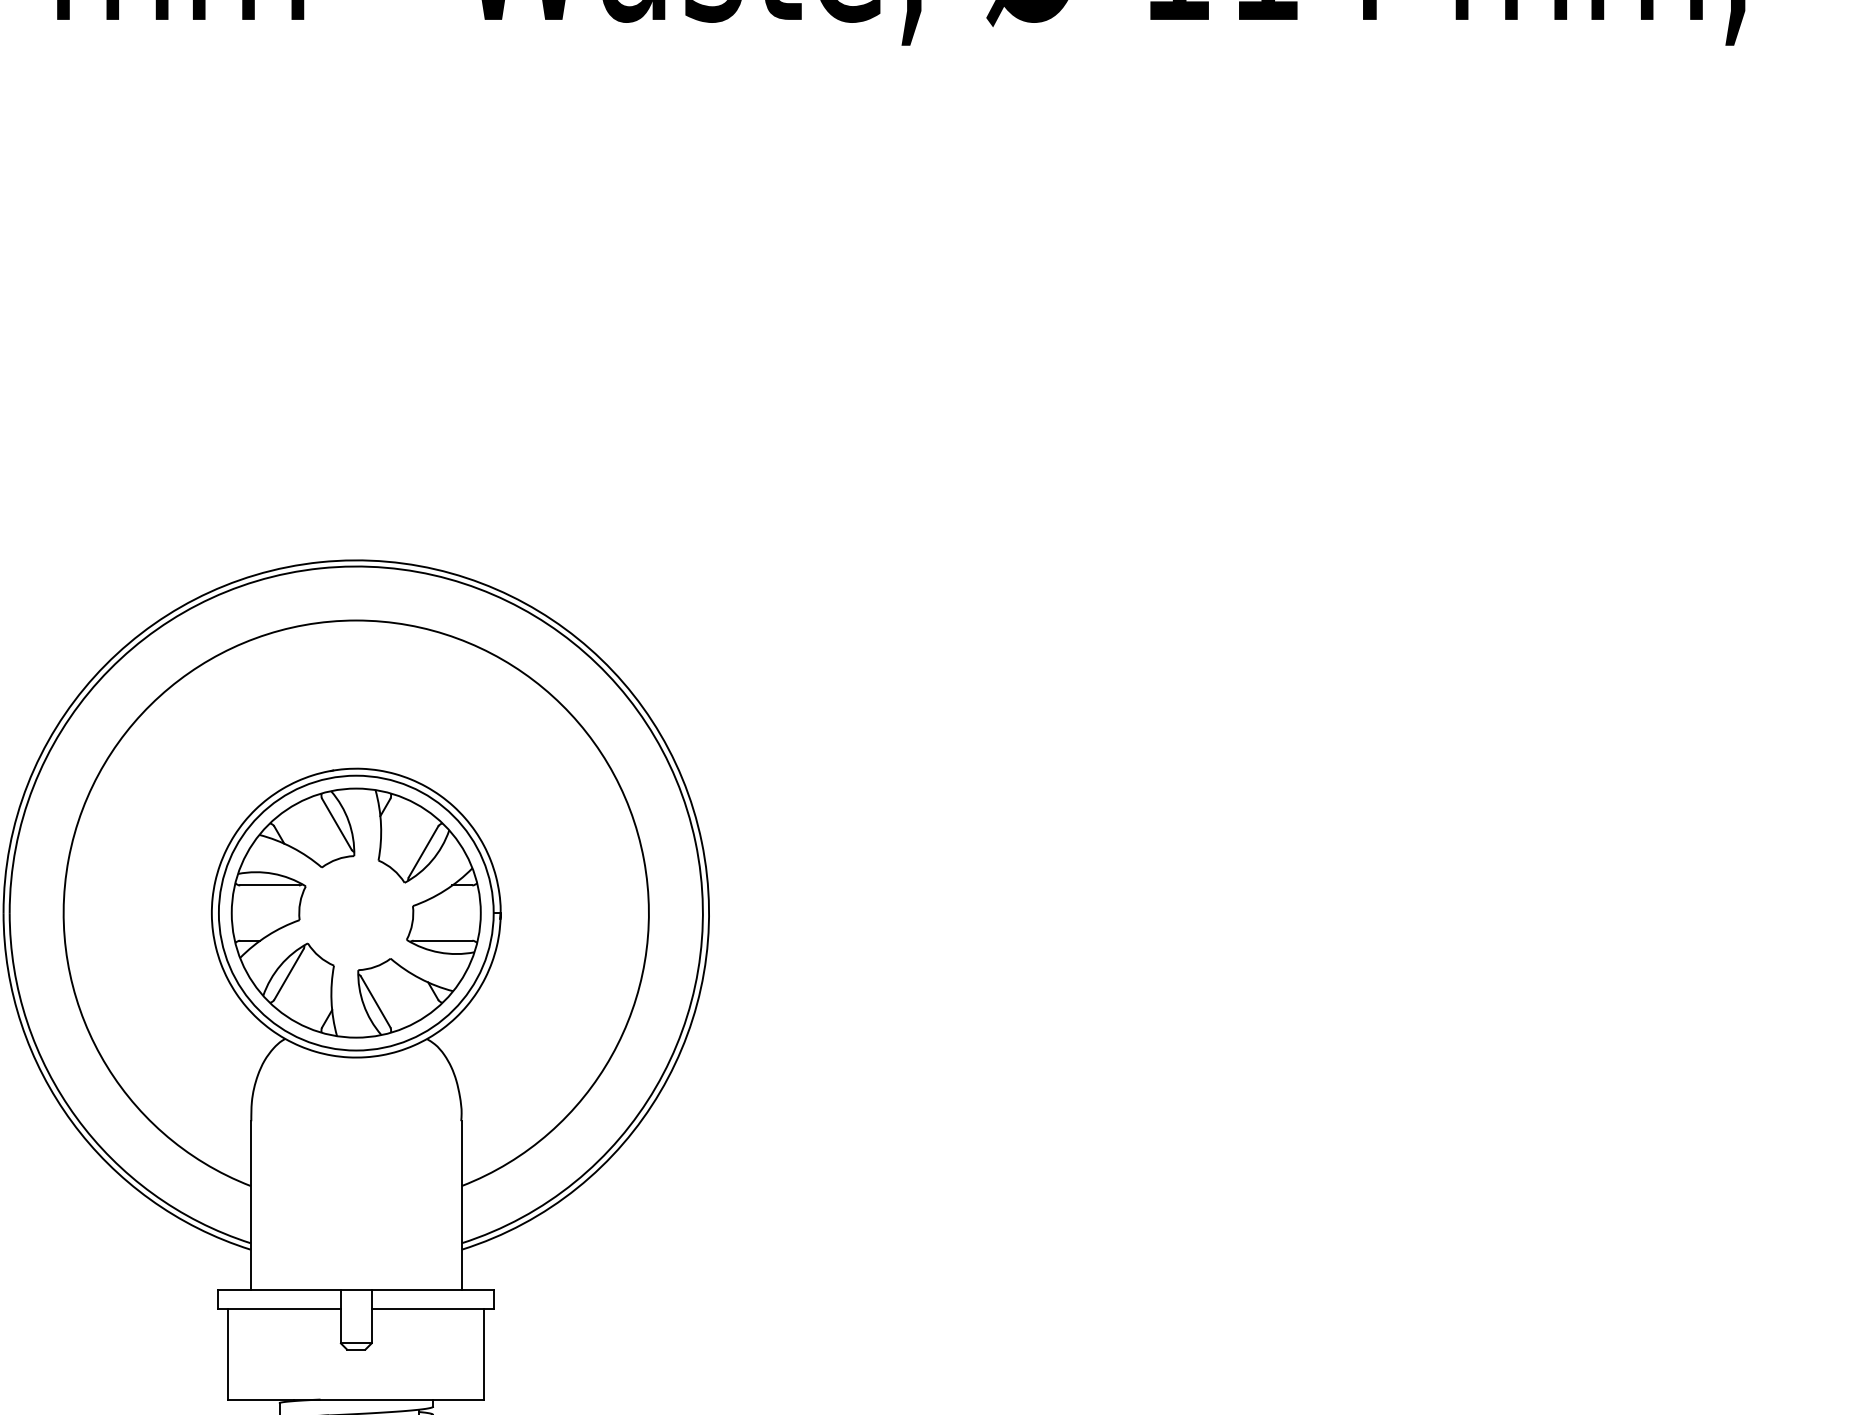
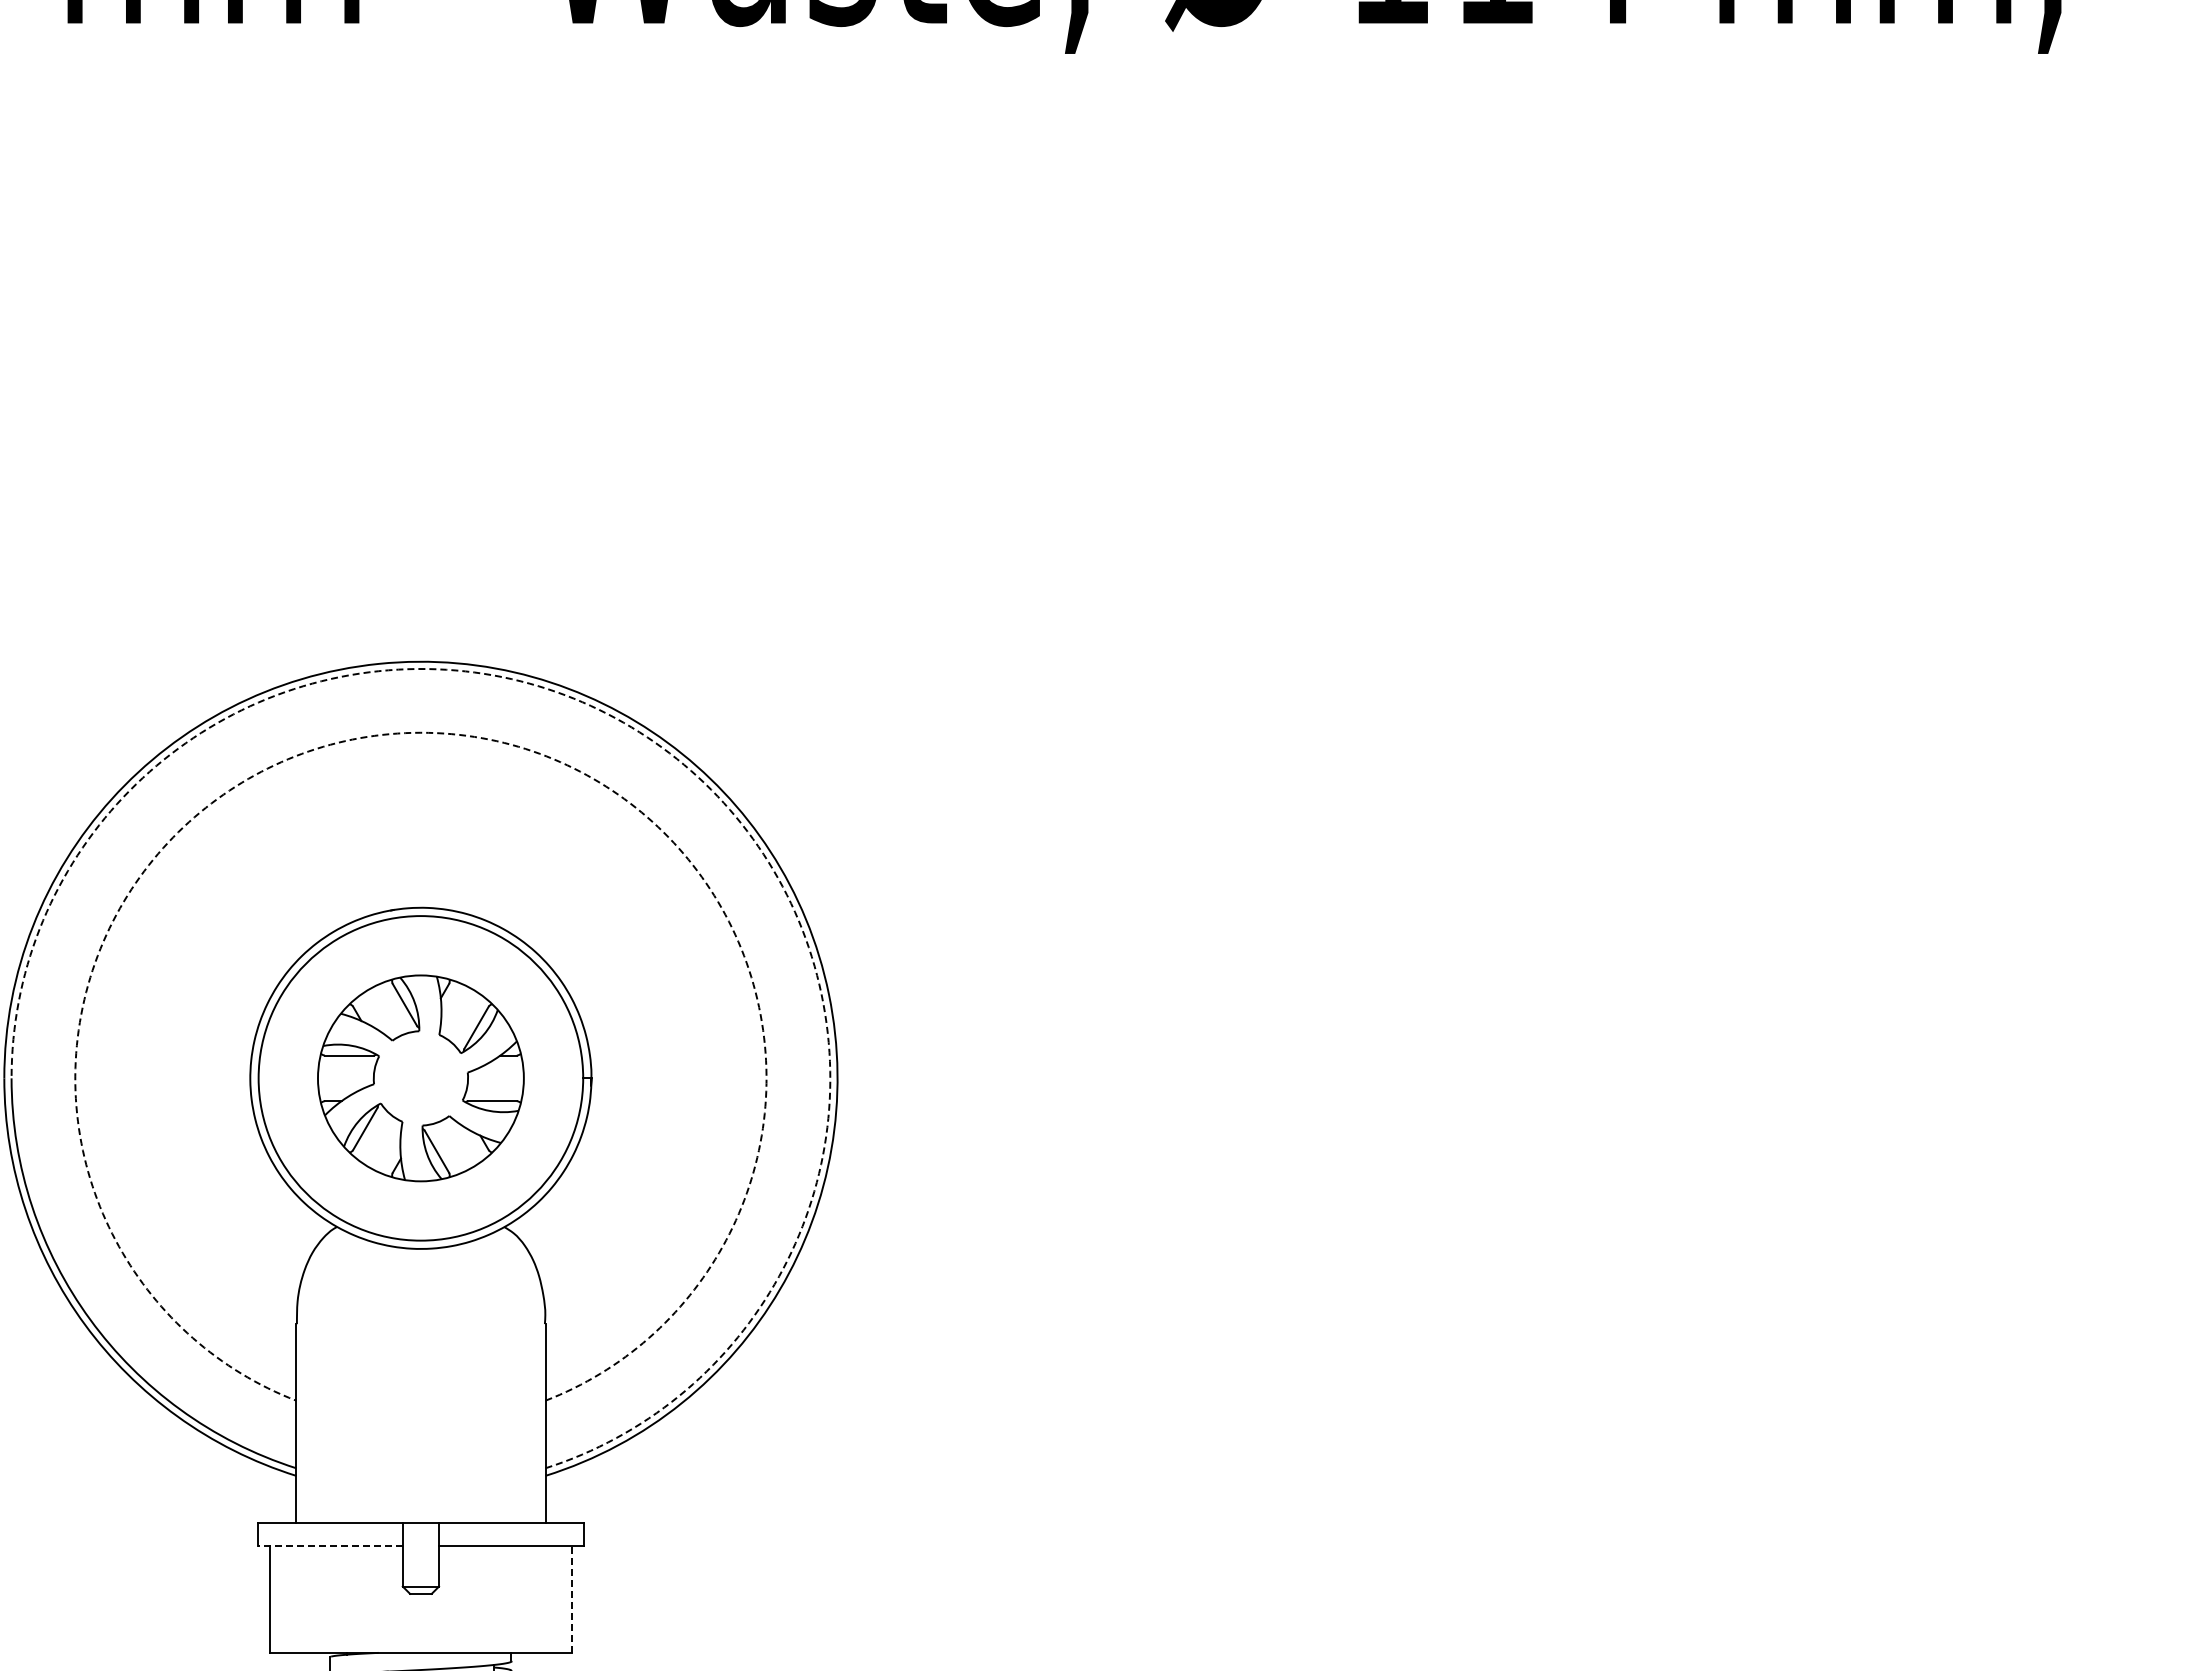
arc: (355, 620) -> (420, 732), solid -> dashed
arc: (560, 632) -> (662, 747), solid -> dashed
part: (355, 913) -> (420, 1078), size x0.7
line: (278, 1309) -> (329, 1546), solid -> dashed
line: (483, 1354) -> (571, 1599), solid -> dashed

